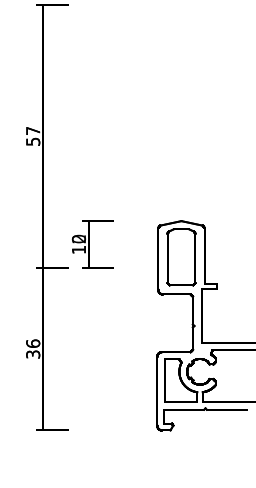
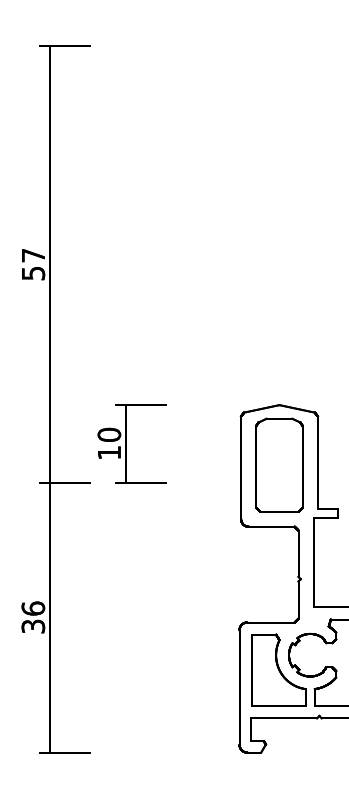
text: (78, 238) -> (108, 433), 12 -> 10

